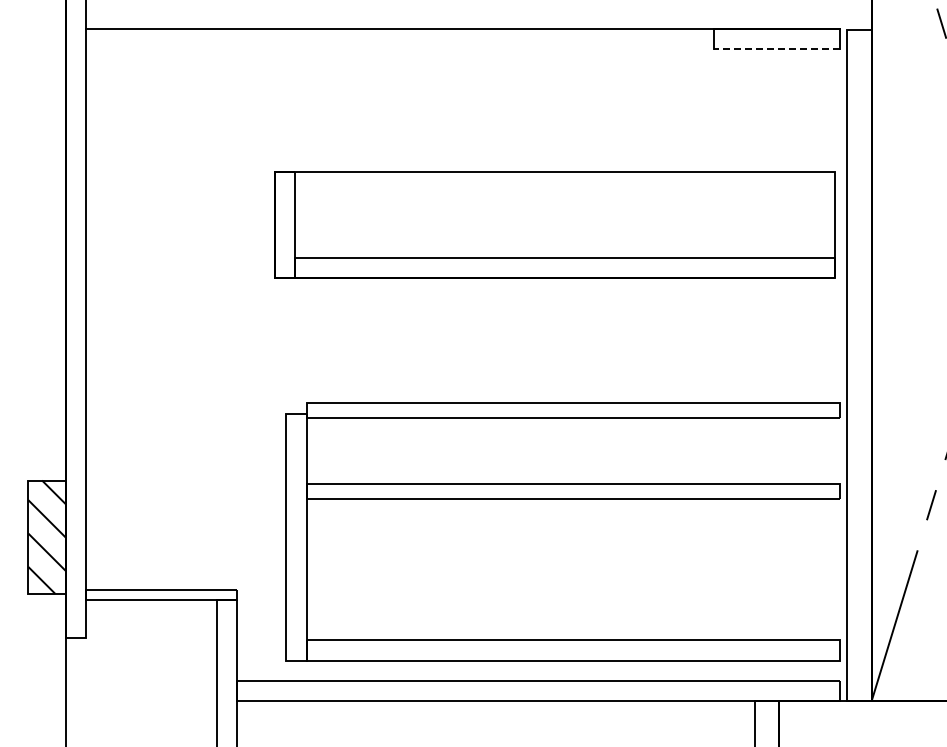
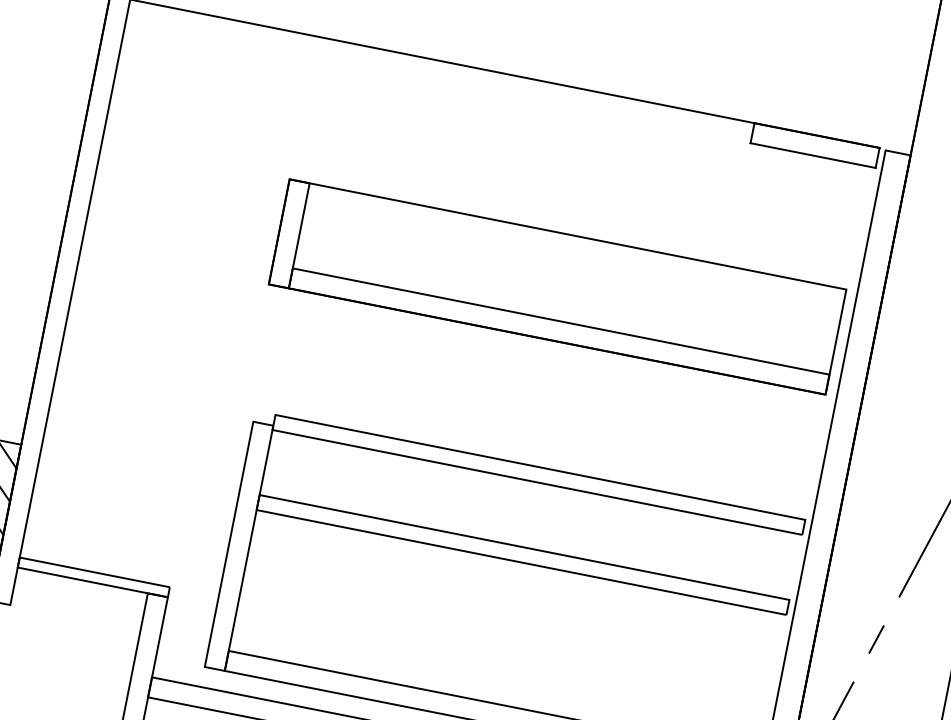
line: (777, 48) -> (813, 155), dashed -> solid

